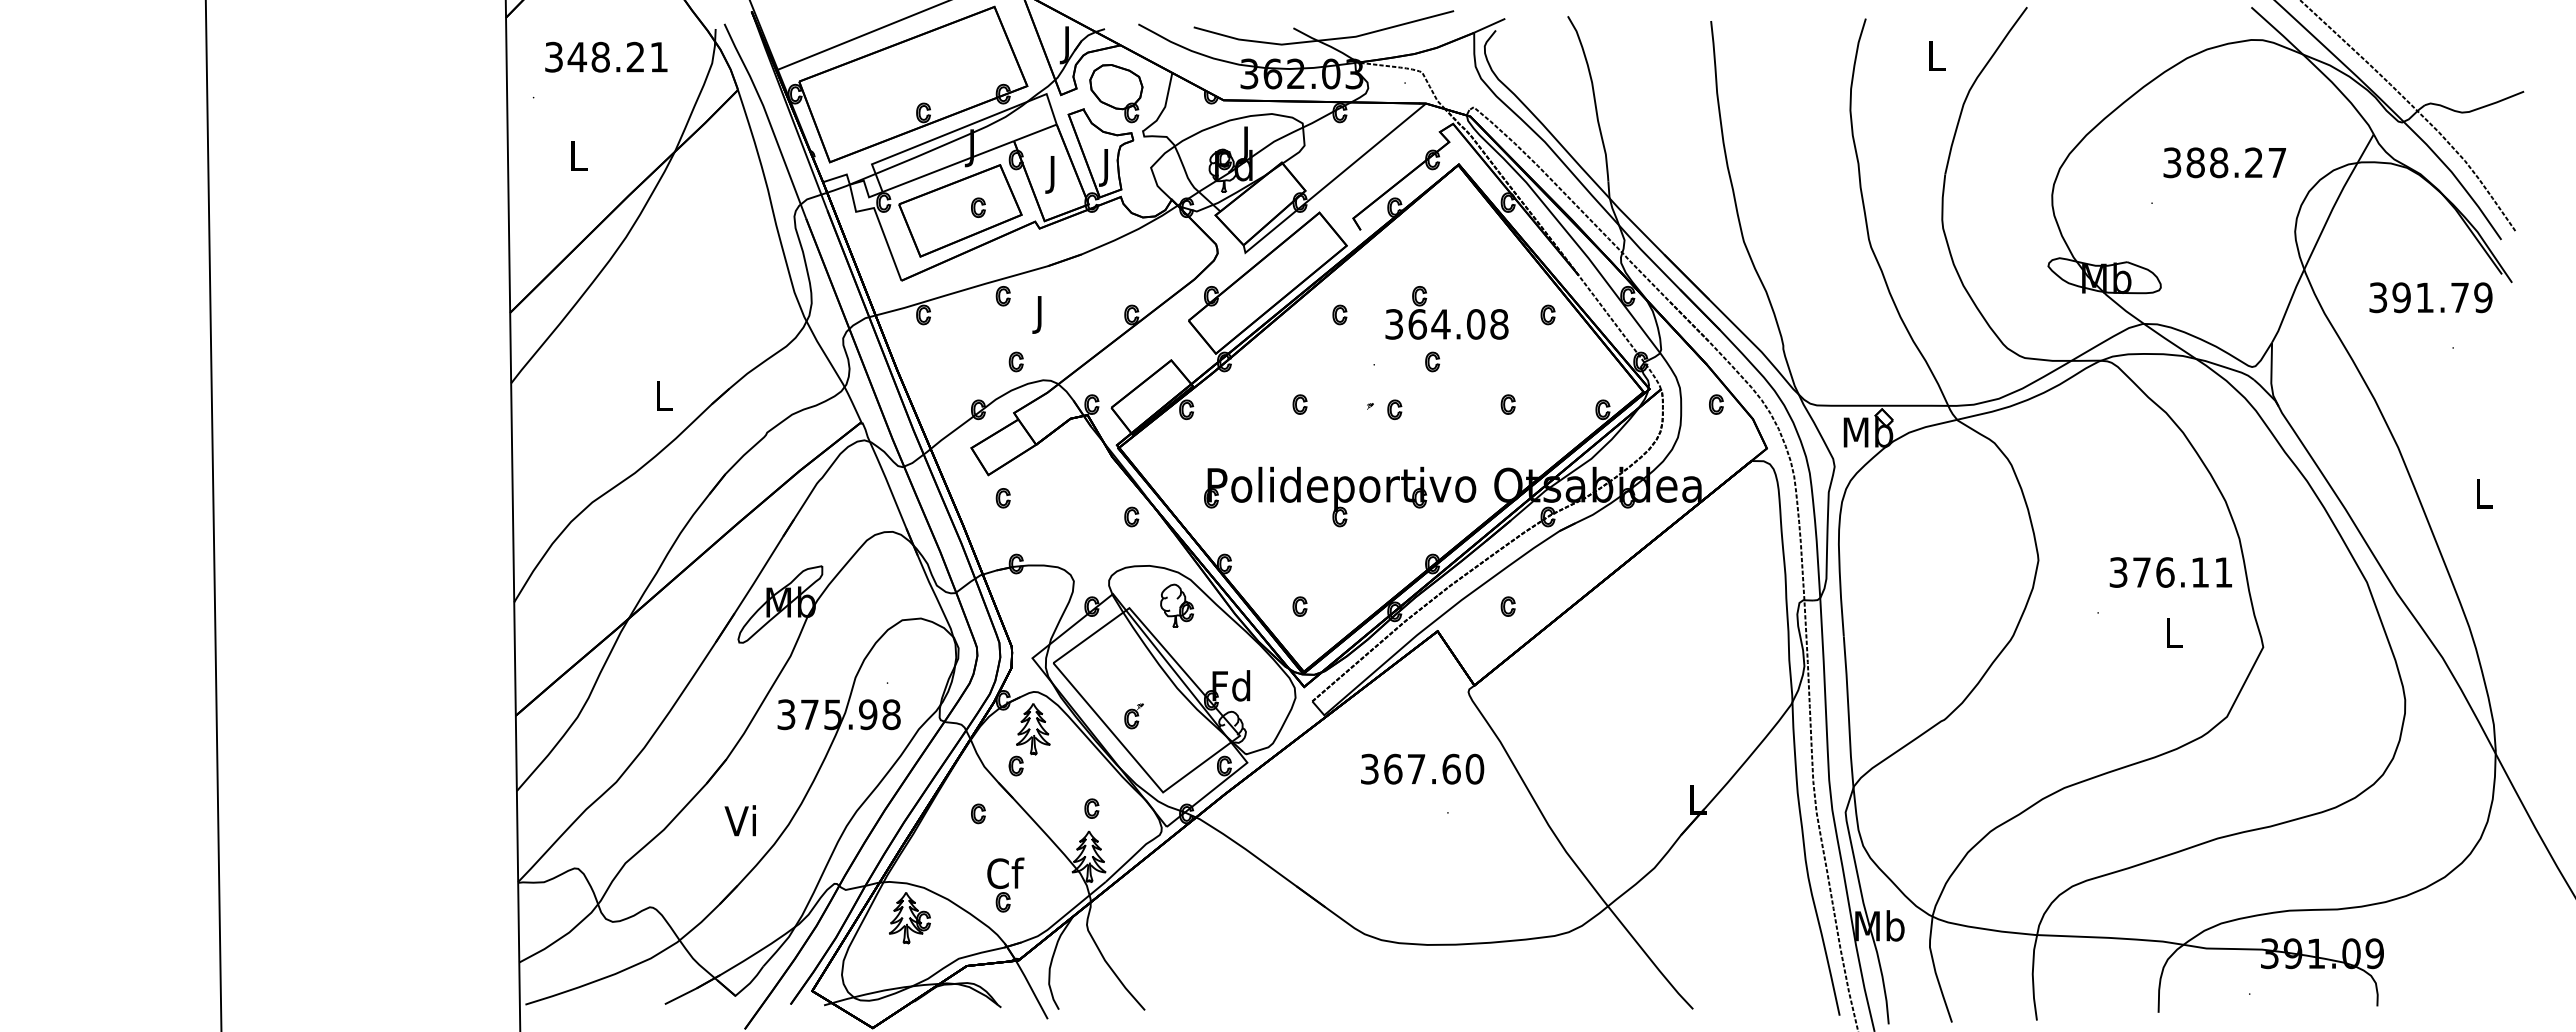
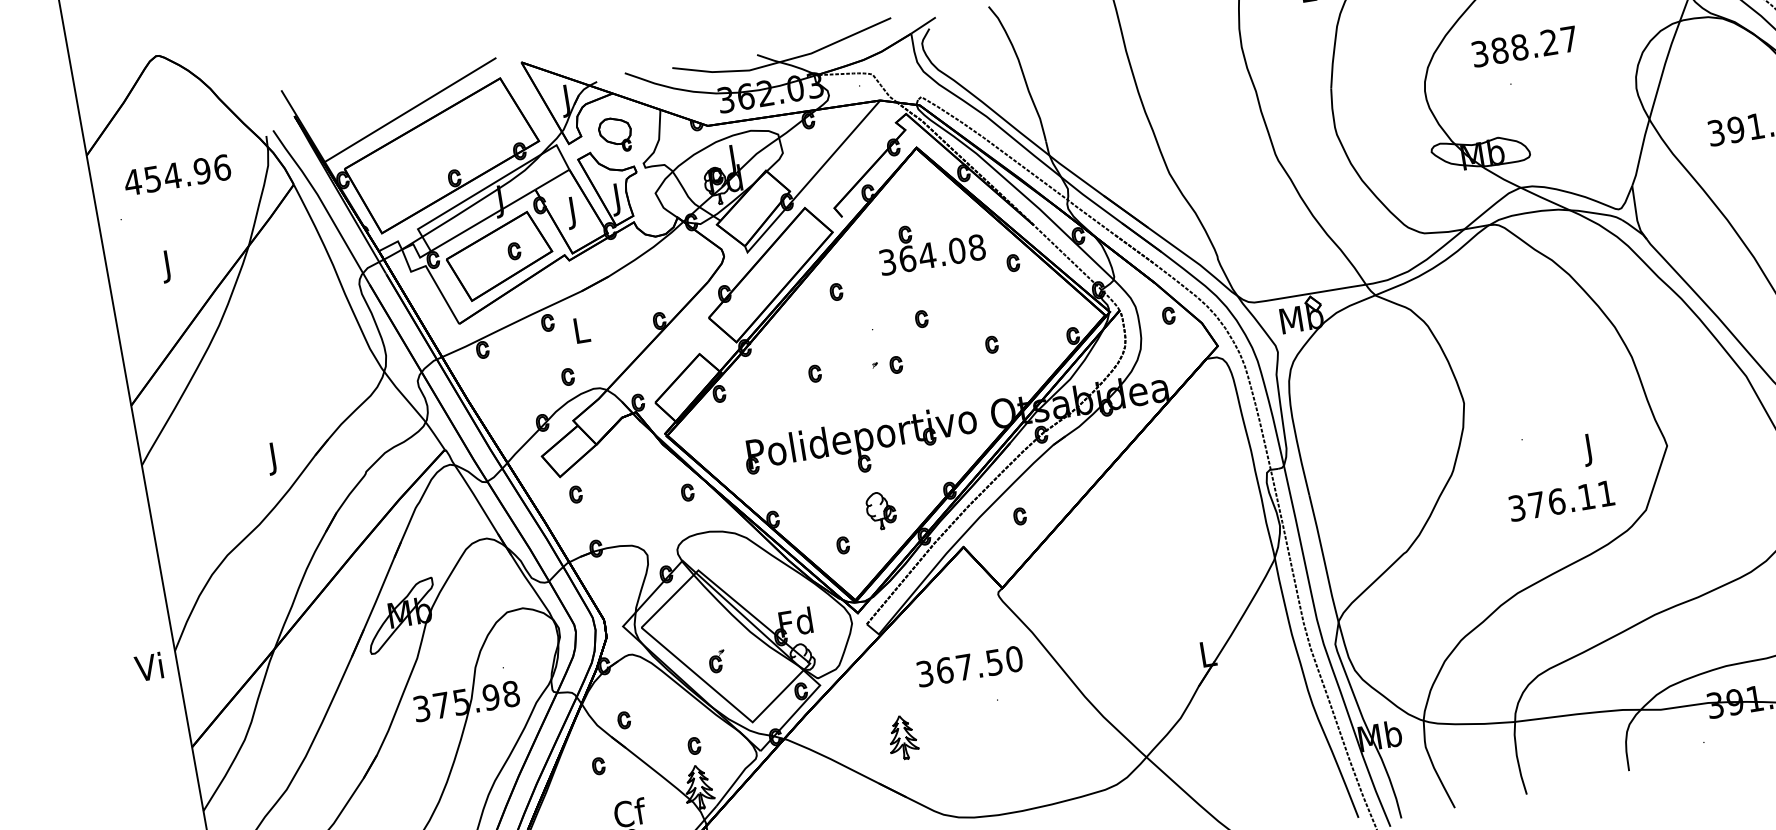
text: (606, 56) -> (177, 174), 348.21 -> 454.96
part: (1116, 93) -> (615, 135), size x0.7
text: (578, 160) -> (168, 266), L -> J
text: (2224, 162) -> (1524, 46), moved
part: (1446, 312) -> (930, 244), moved
text: (1040, 314) -> (582, 333), J -> L
text: (664, 400) -> (274, 458), L -> J
text: (2170, 572) -> (1561, 501), moved
part: (1177, 605) -> (881, 510), moved
text: (2173, 637) -> (1589, 450), L -> J
part: (1033, 729) -> (903, 737), moved
text: (1451, 768) -> (994, 661), 367.60 -> 367.50
text: (739, 820) -> (148, 666), moved

